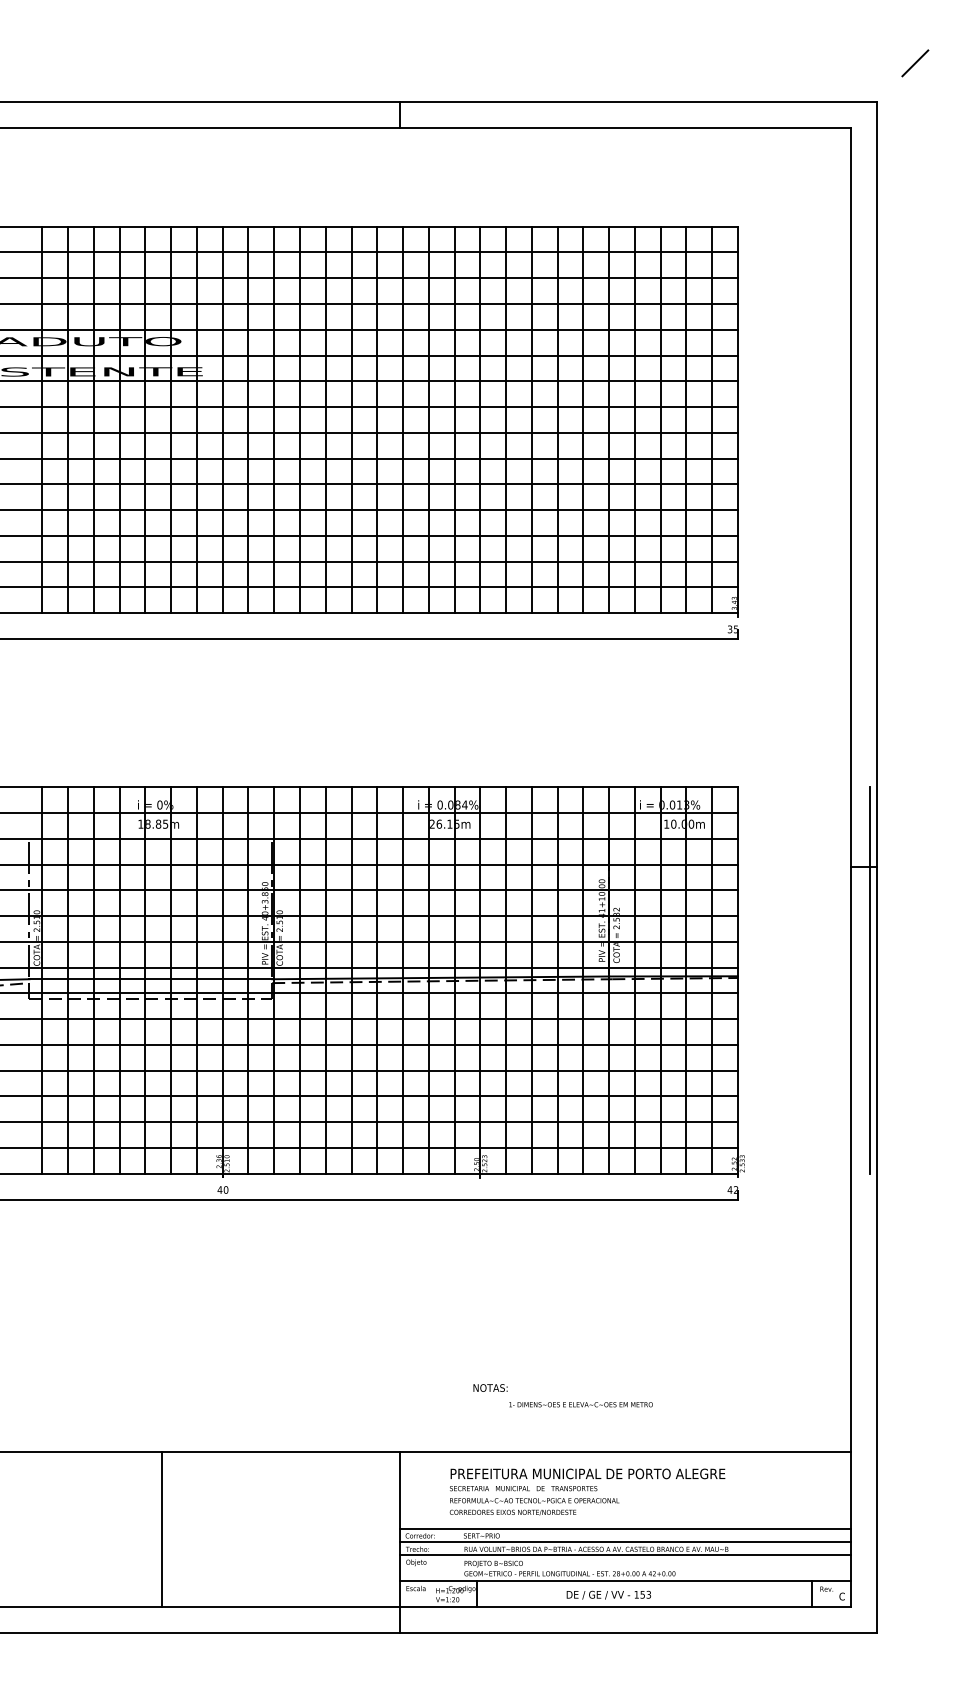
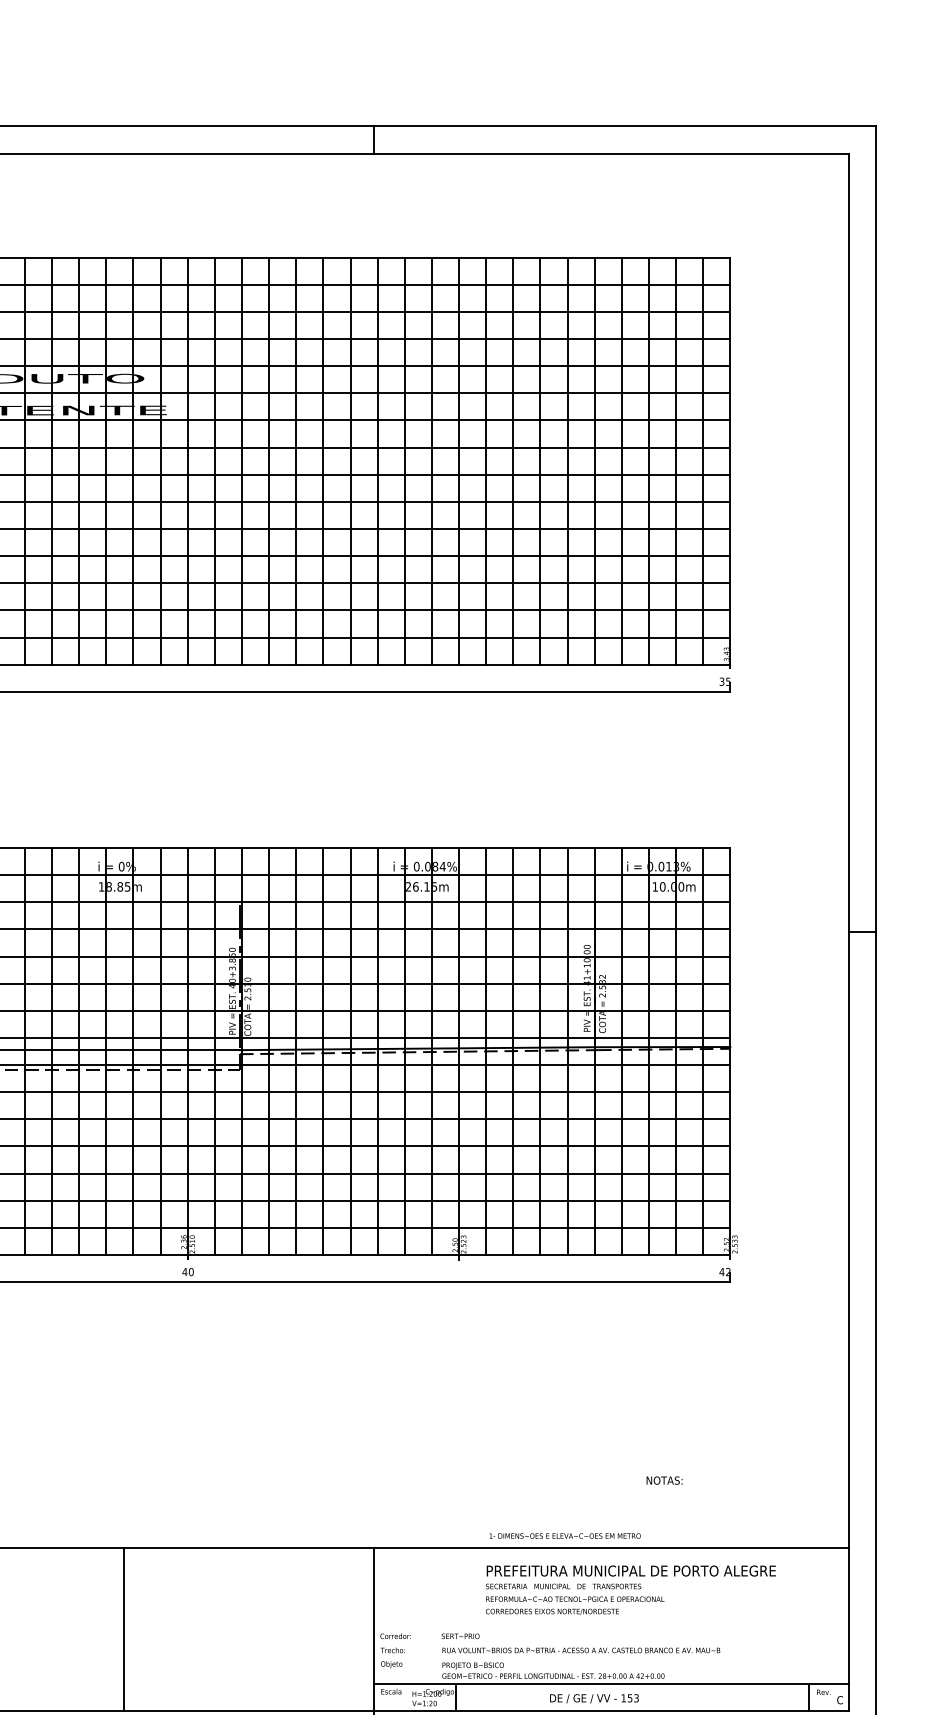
line: (915, 63) -> (917, 85), removed
line: (870, 980) -> (869, 1051), removed
text: (490, 1387) -> (664, 1480), moved
text: (580, 1404) -> (564, 1535), moved
text: (587, 1491) -> (630, 1589), moved
line: (625, 1529) -> (611, 1629), removed
line: (625, 1542) -> (611, 1643), removed
line: (625, 1555) -> (611, 1656), removed

